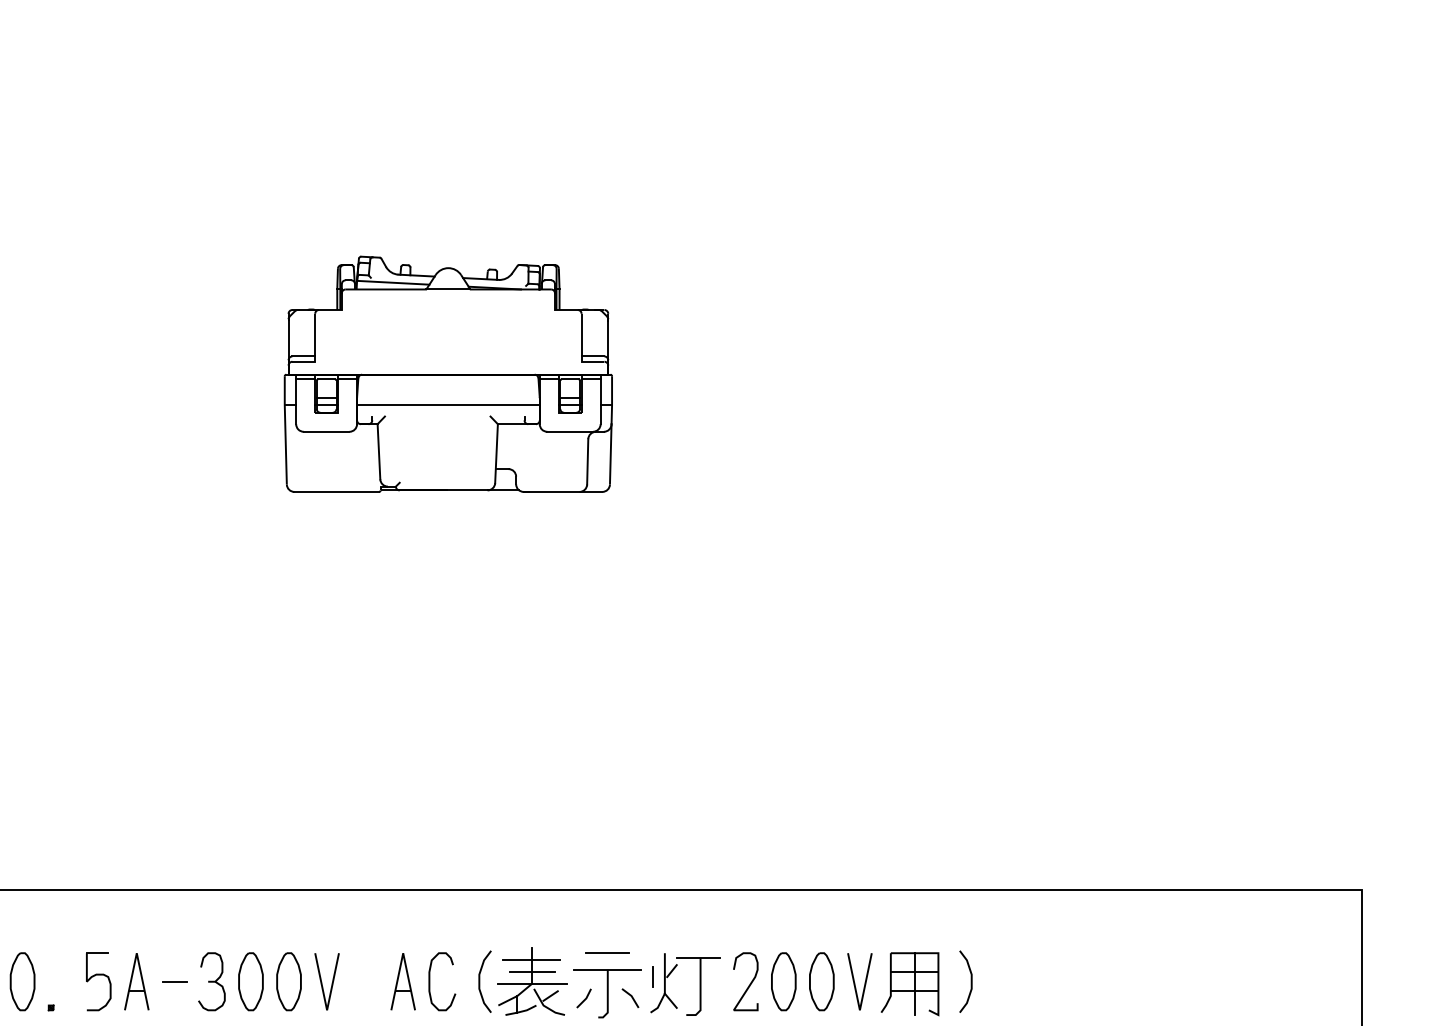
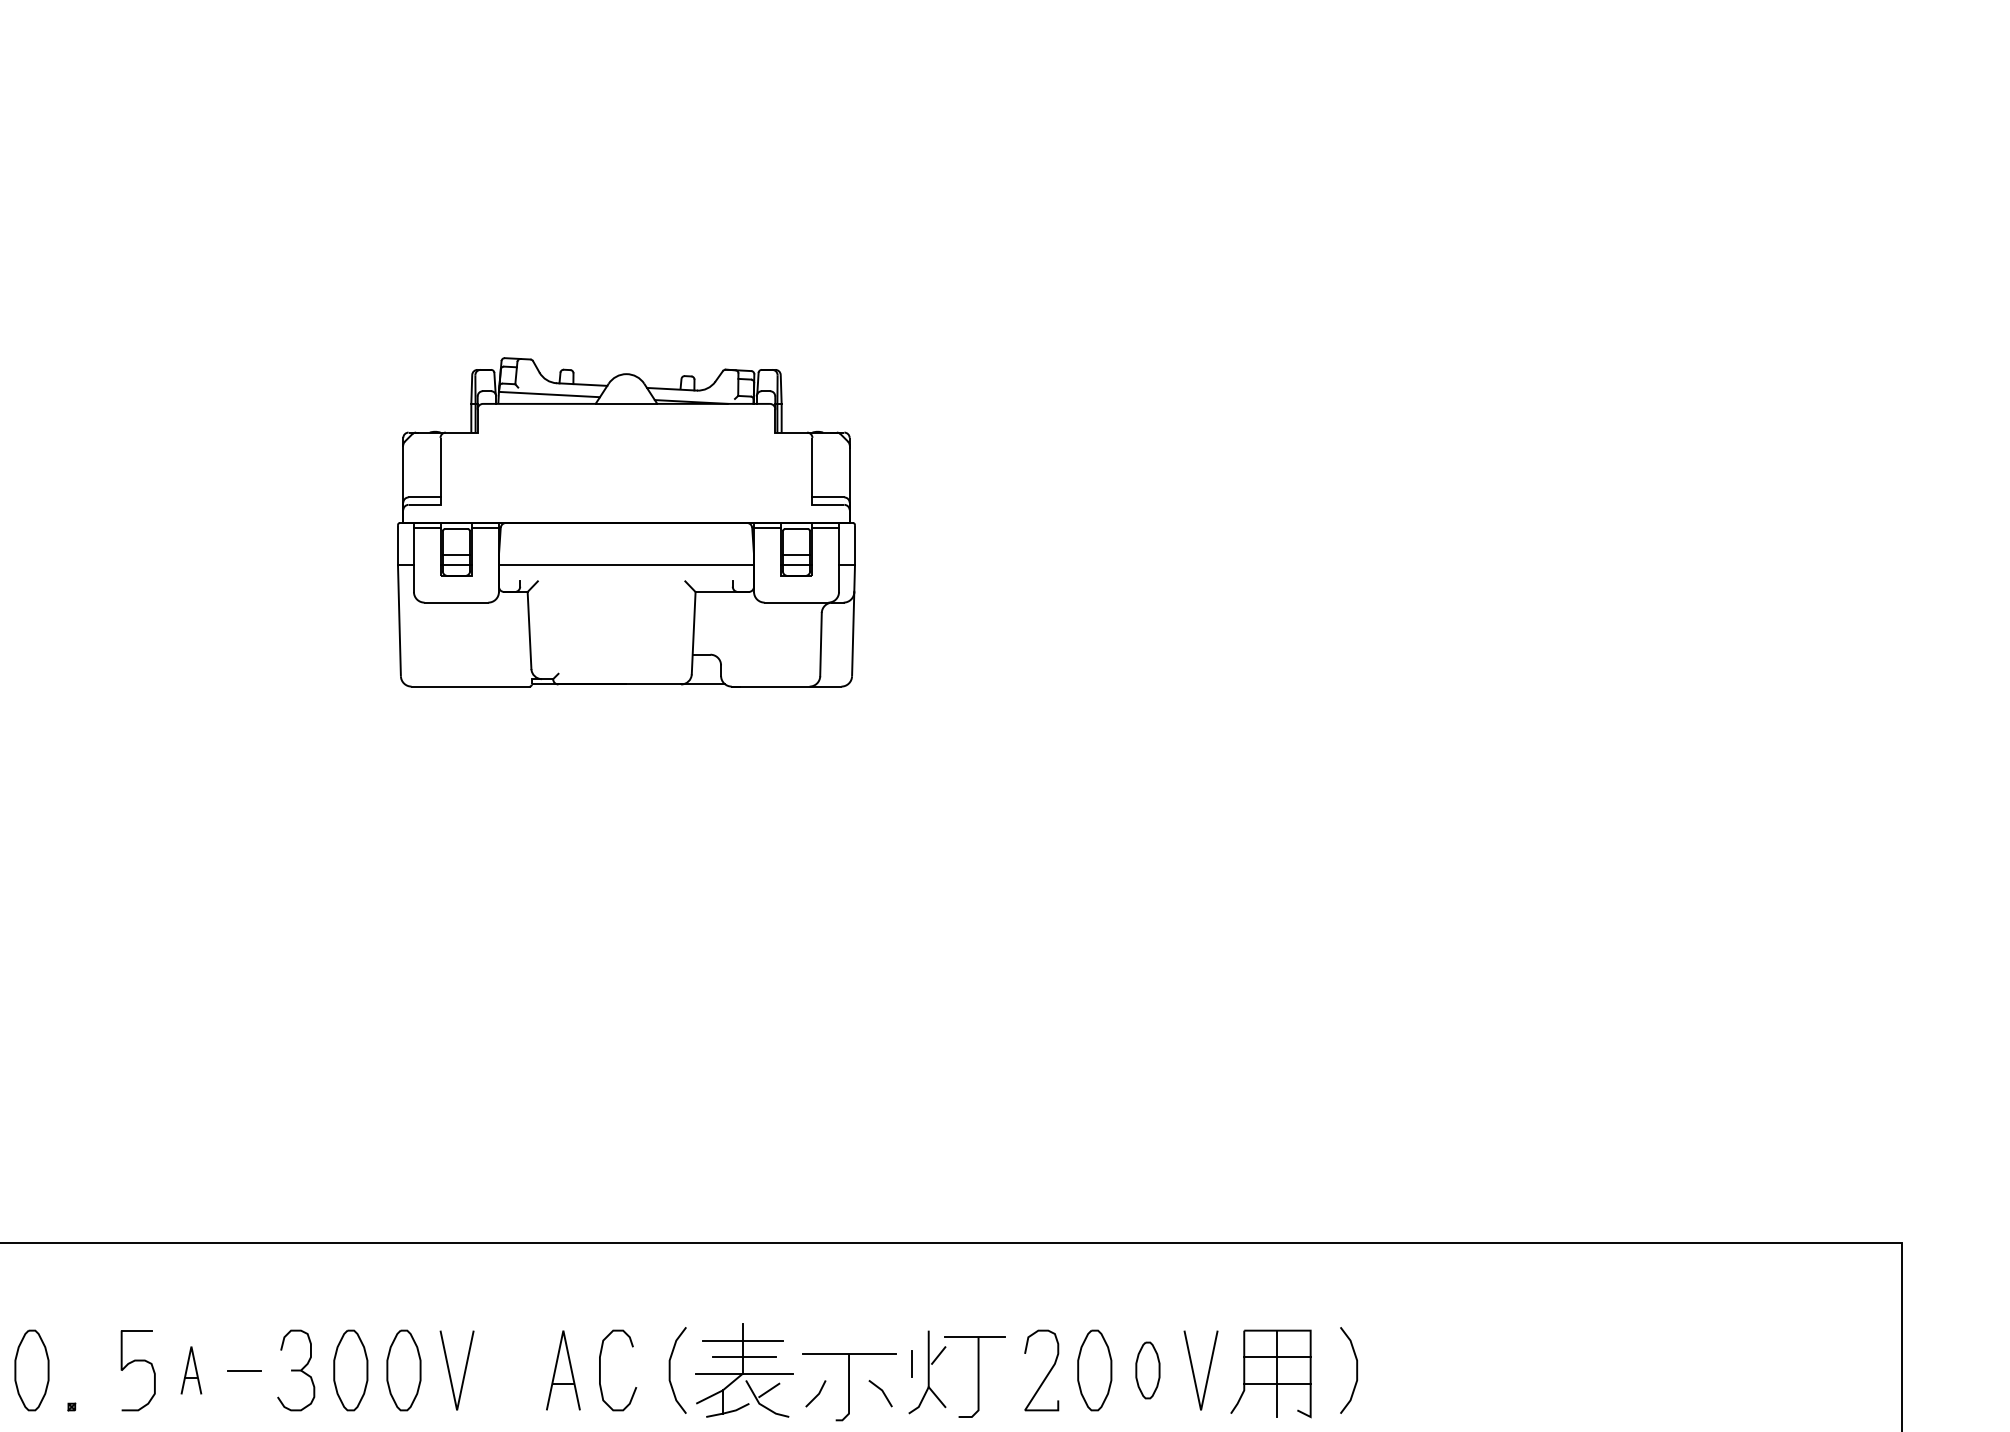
line: (607, 953) -> (848, 1330), removed
part: (136, 981) -> (191, 1370), size x0.6
part: (821, 981) -> (1147, 1370), size x0.7

